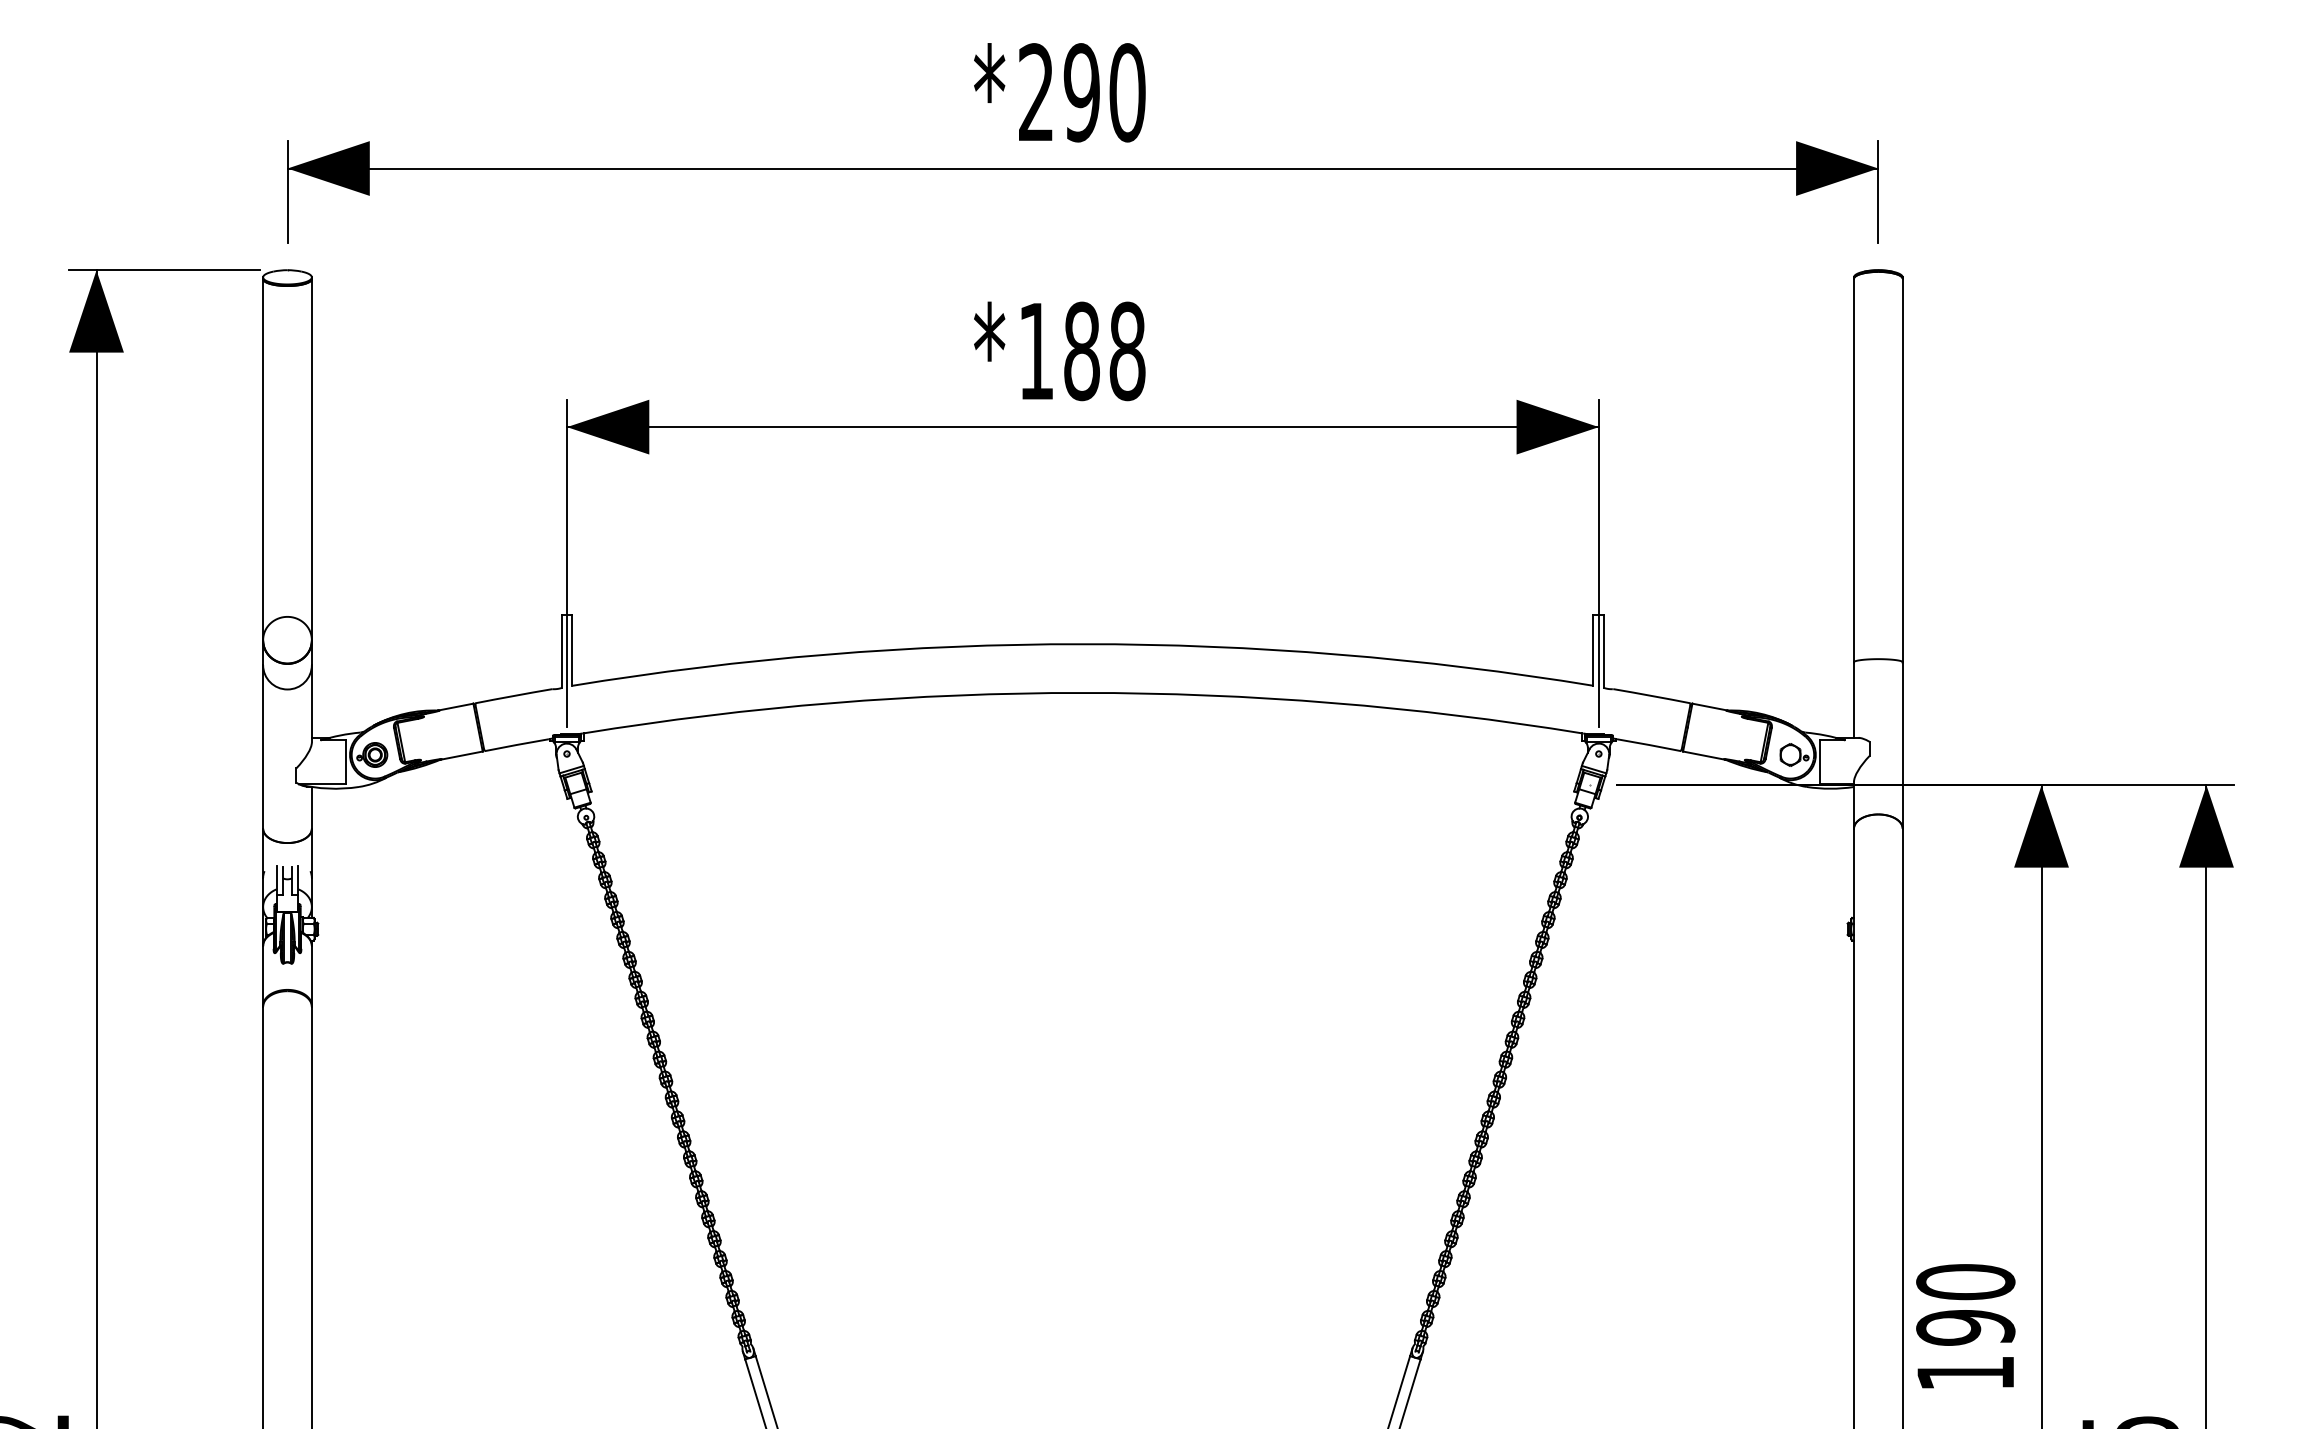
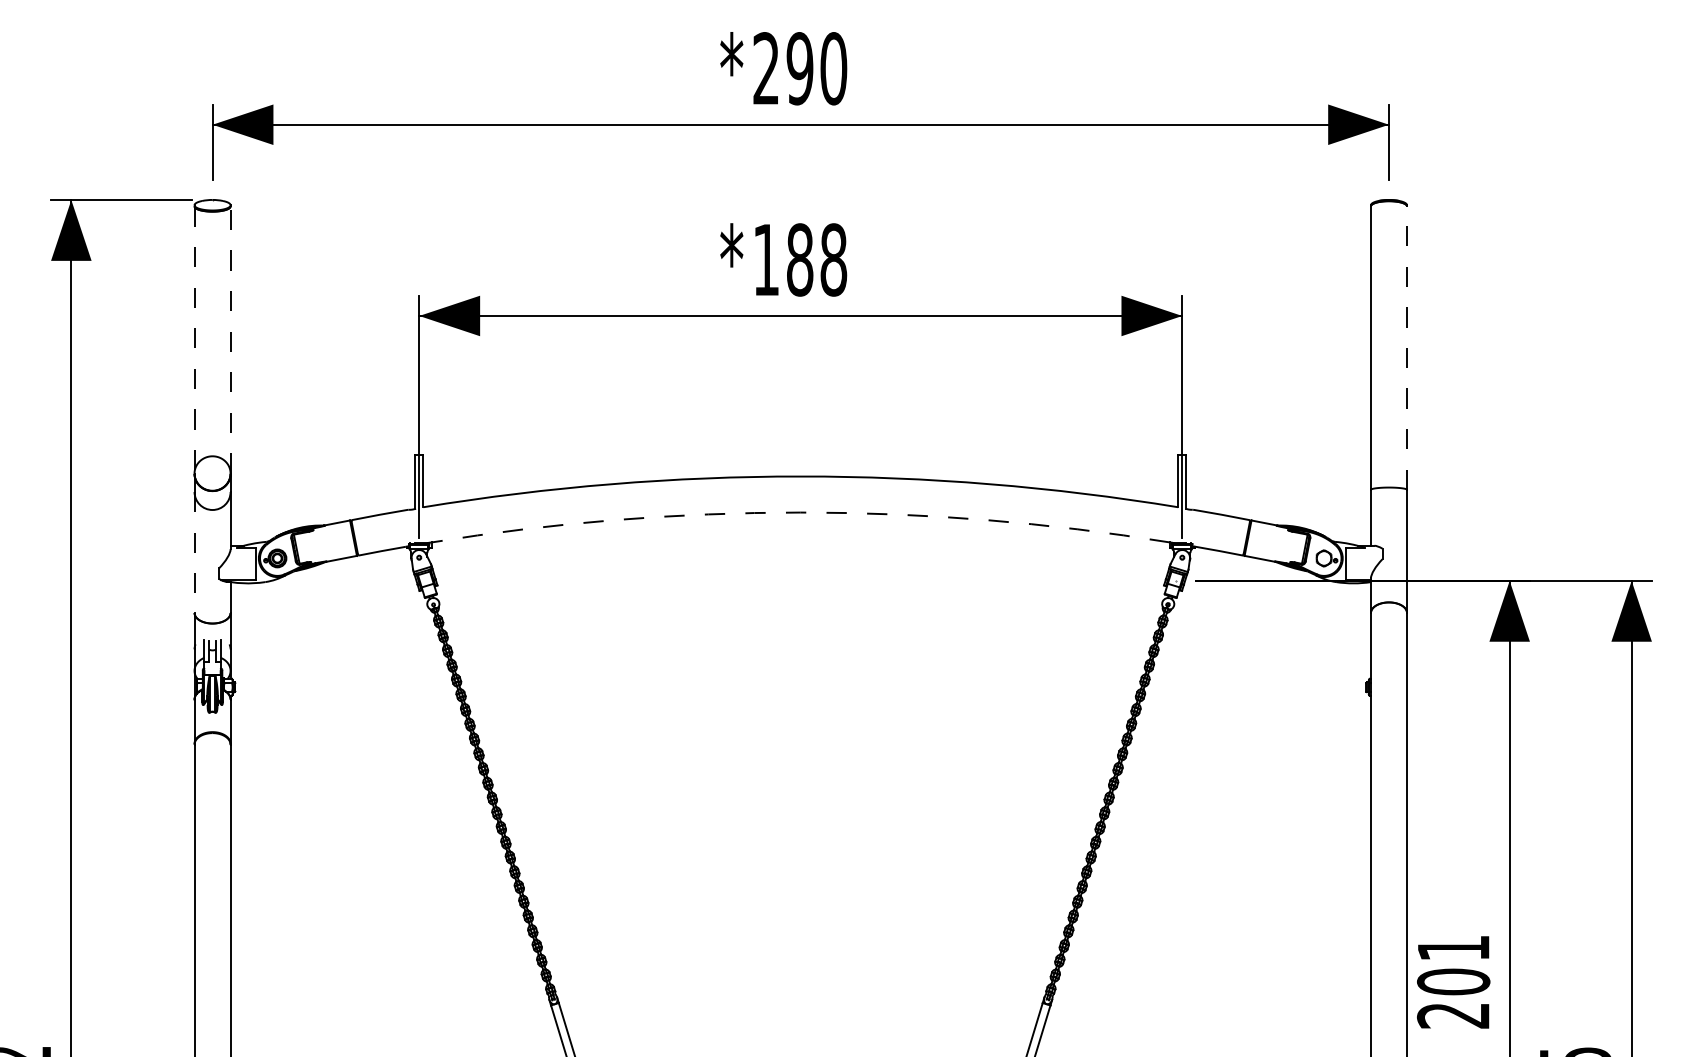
line: (263, 459) -> (194, 339), solid -> dashed
line: (311, 459) -> (230, 339), solid -> dashed
line: (1902, 470) -> (1406, 348), solid -> dashed
arc: (1082, 692) -> (800, 512), solid -> dashed
line: (263, 746) -> (194, 552), solid -> dashed
text: (1965, 1327) -> (1453, 981), 190 -> 201

